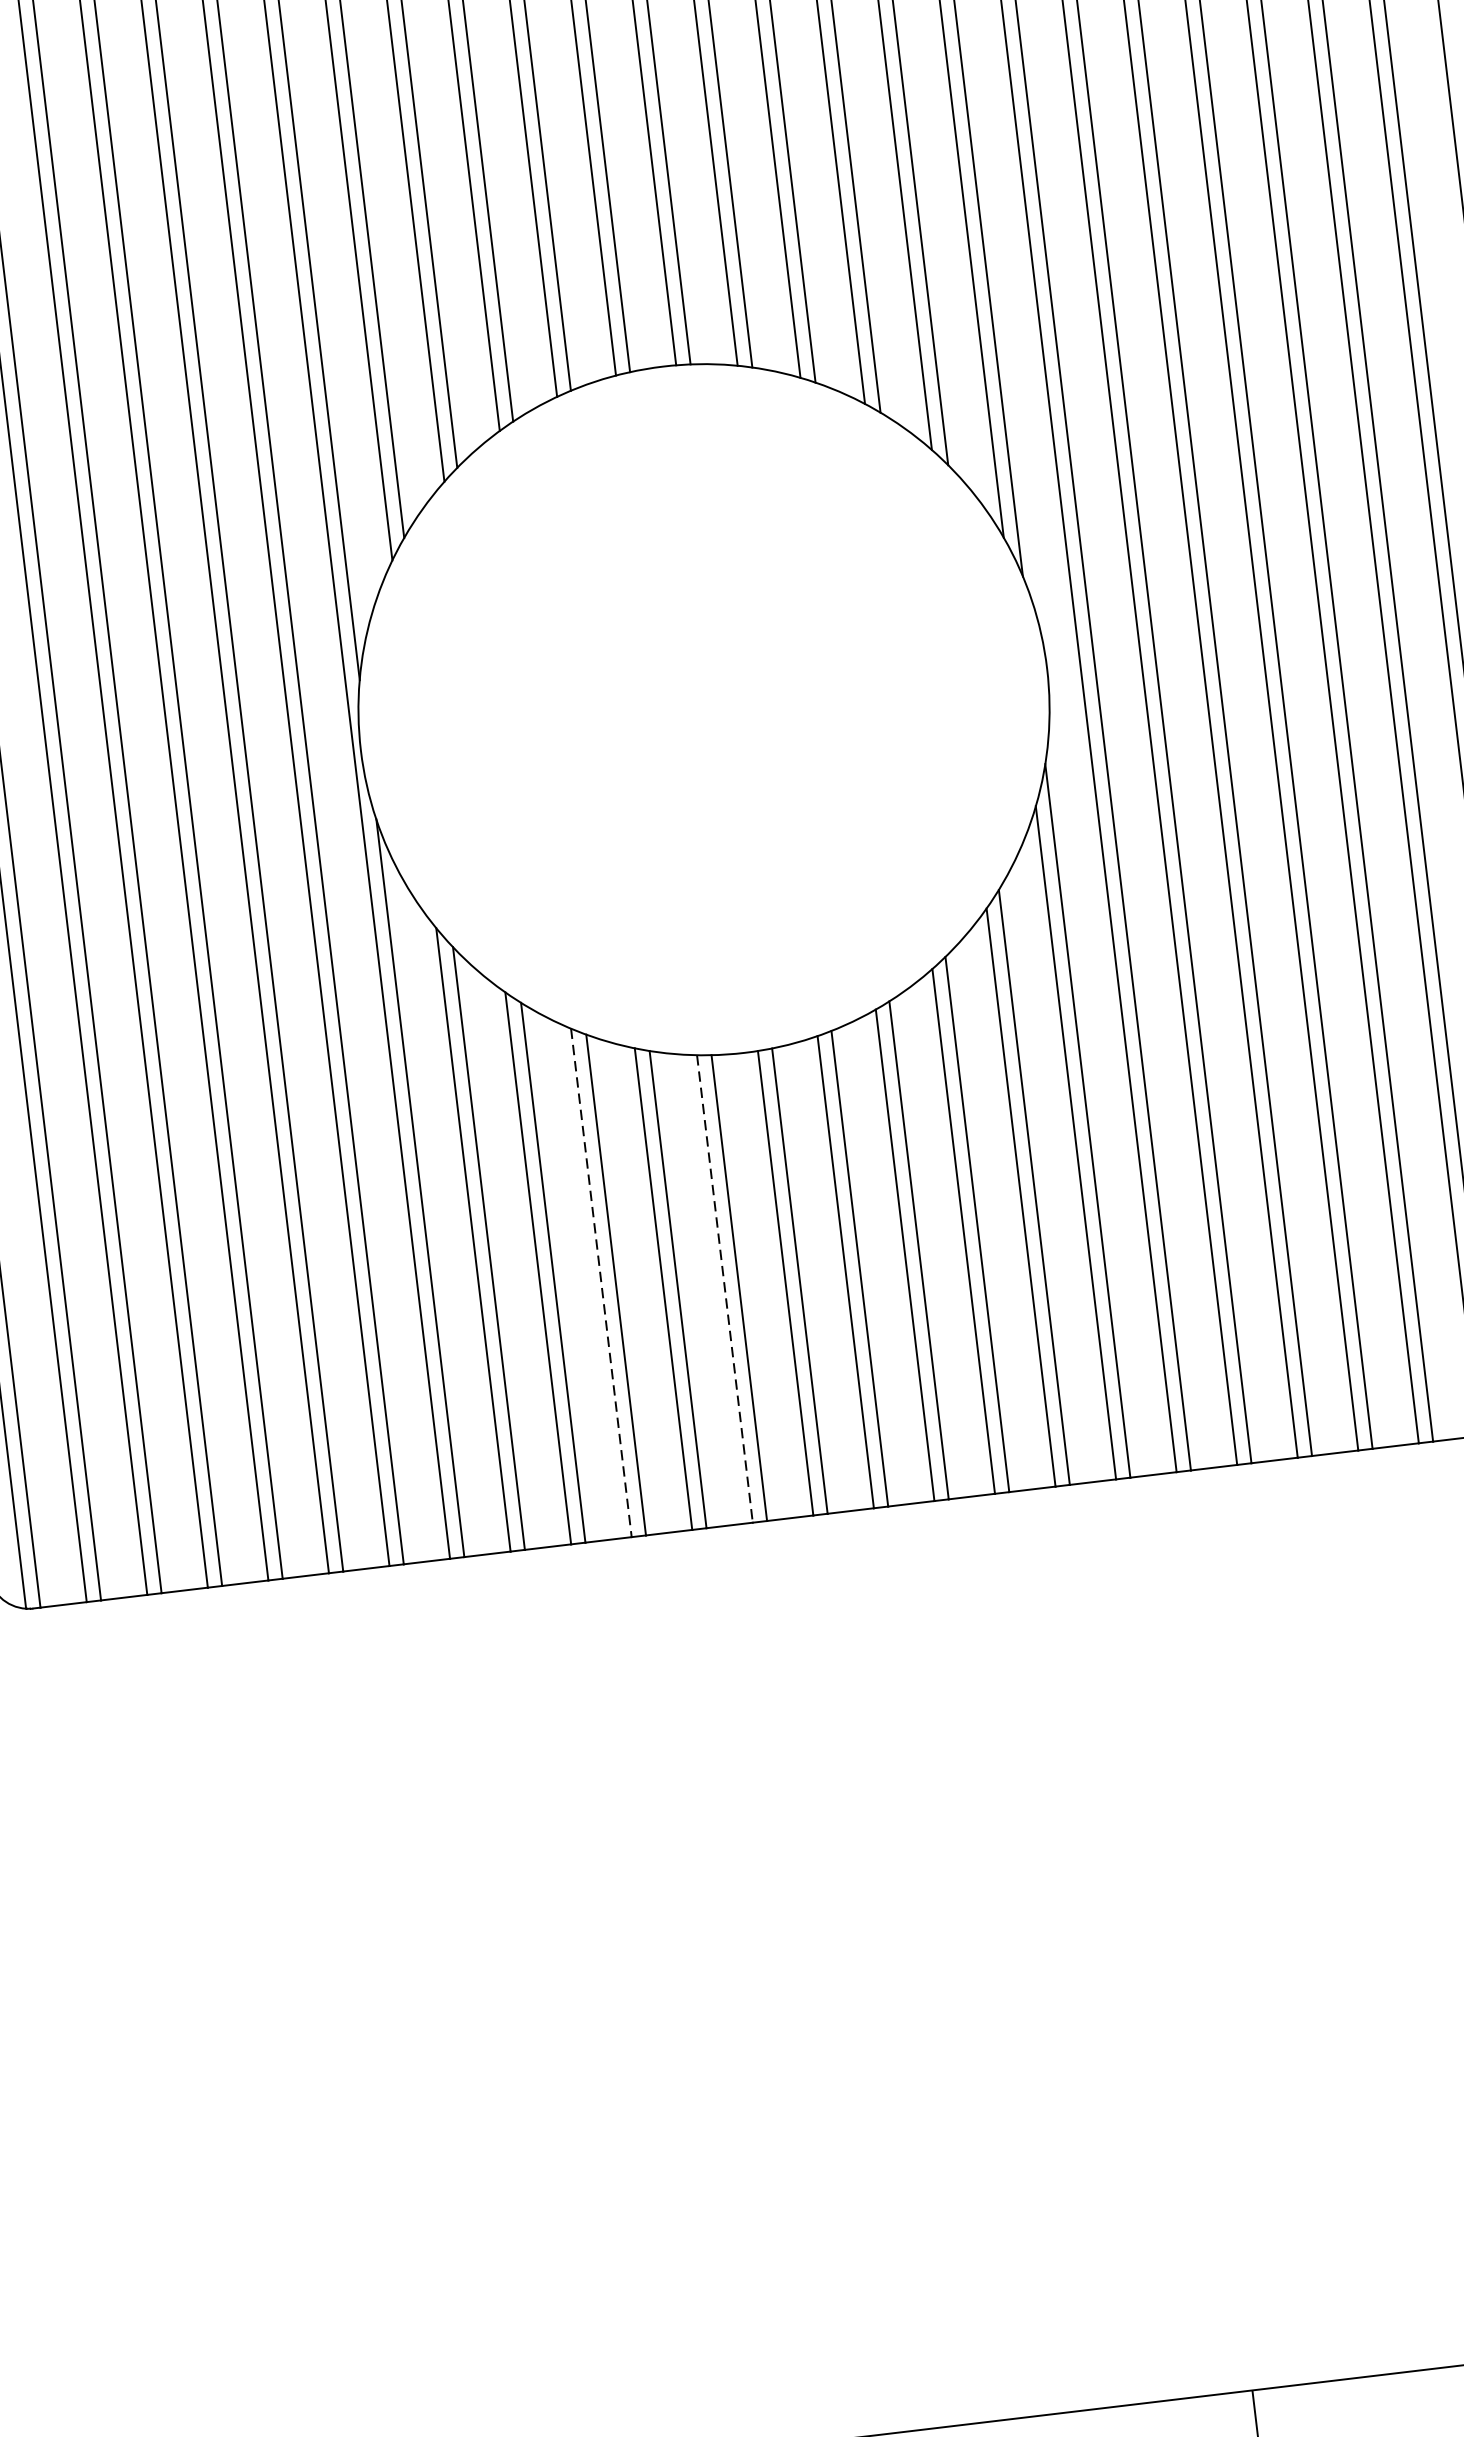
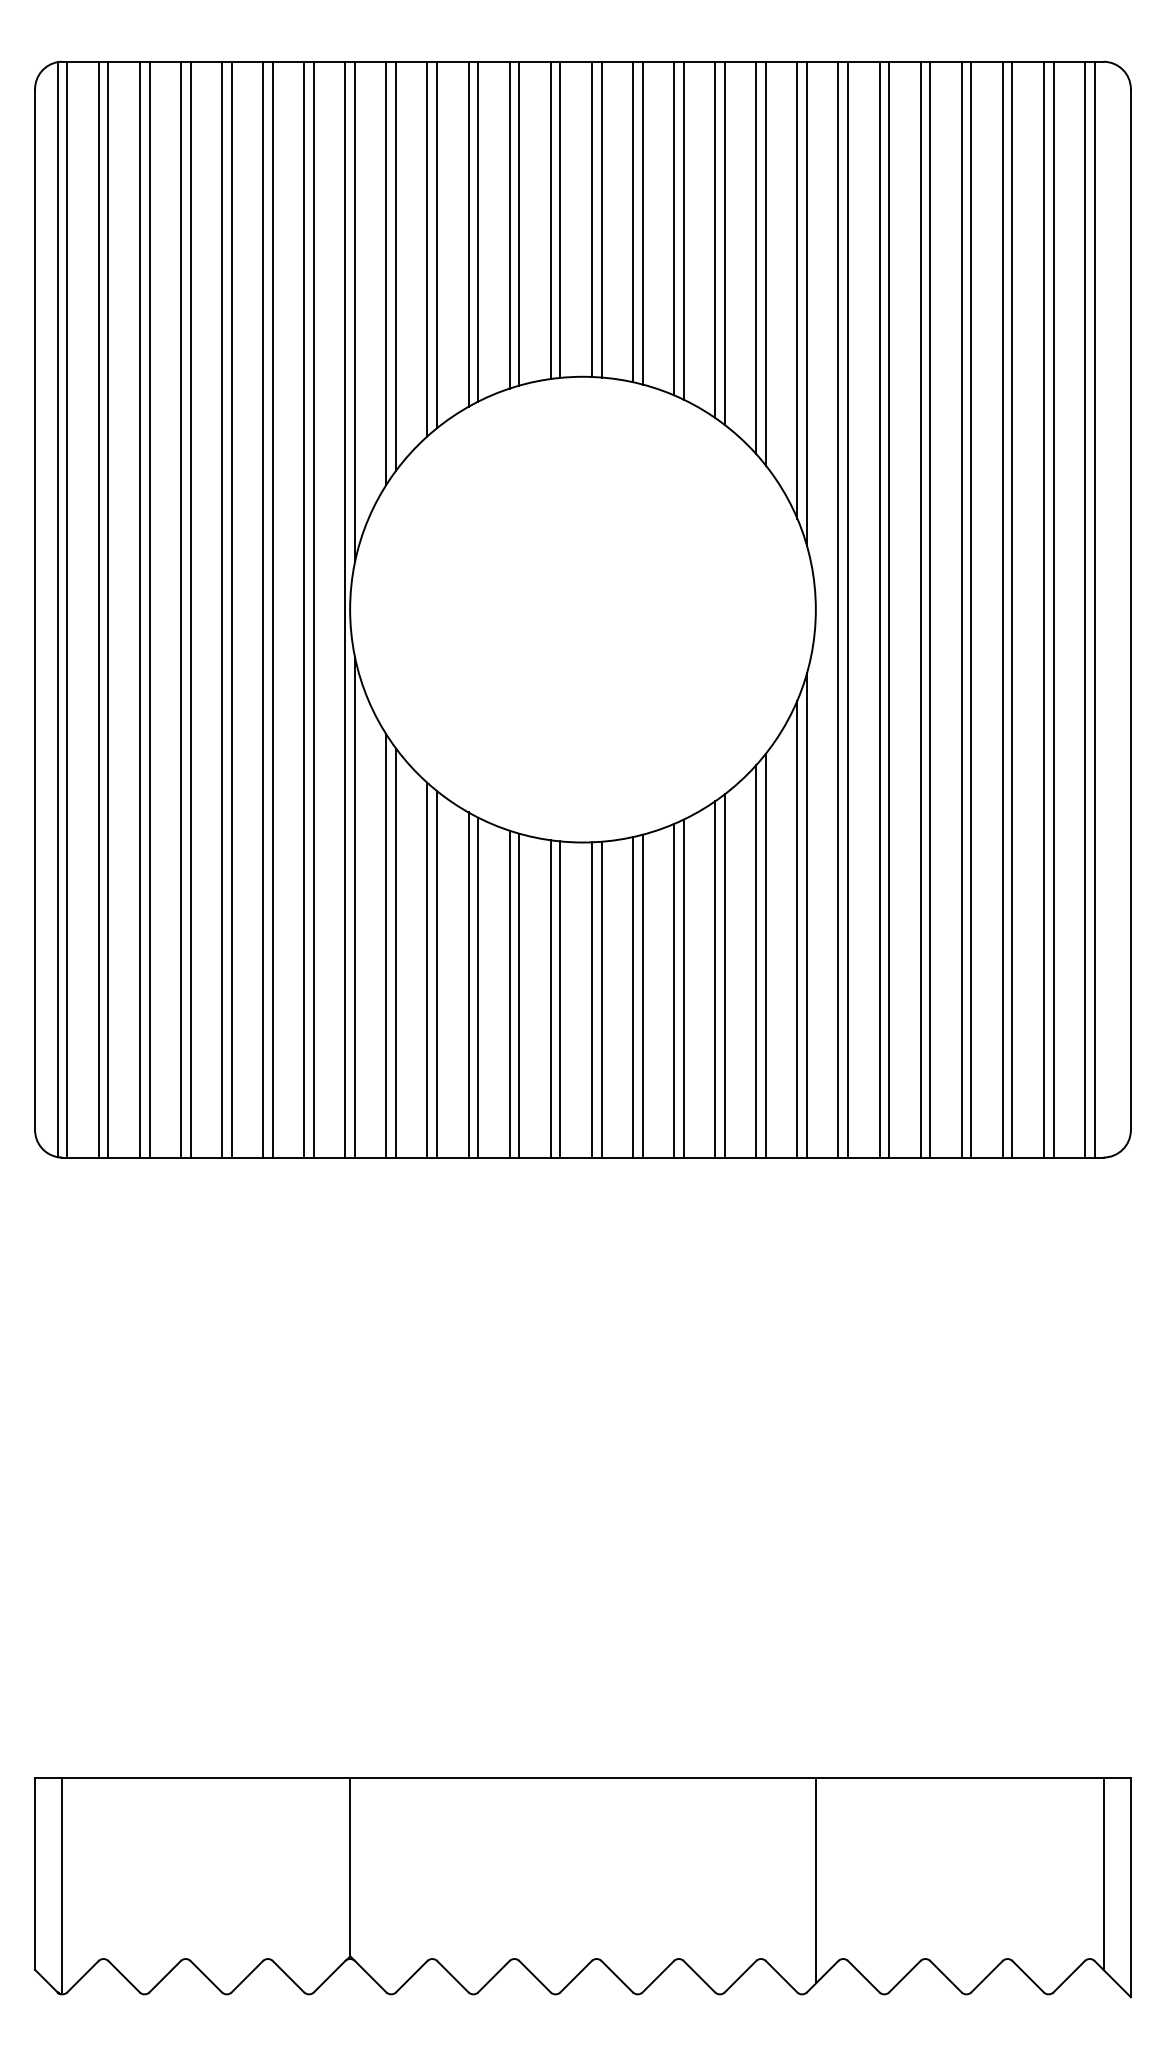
line: (601, 1283) -> (468, 985), dashed -> solid
line: (724, 1288) -> (550, 998), dashed -> solid

